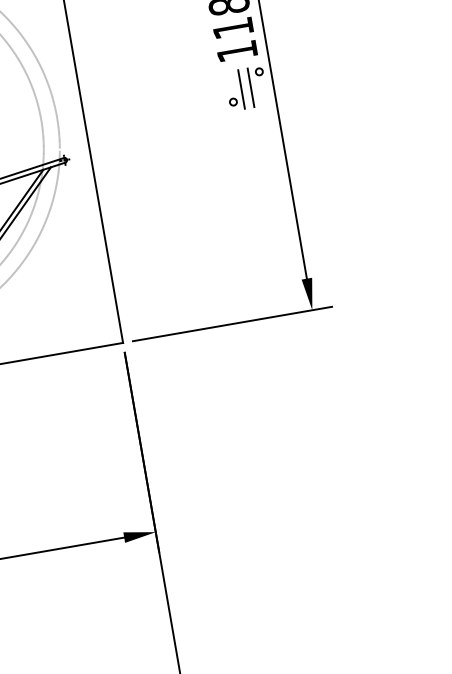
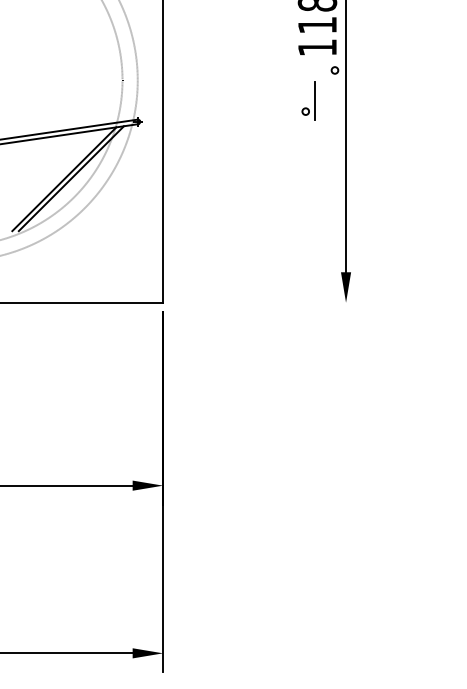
line: (250, 87) -> (324, 83), removed
part: (234, 90) -> (308, 100), moved
line: (232, 323) -> (268, 302), removed

